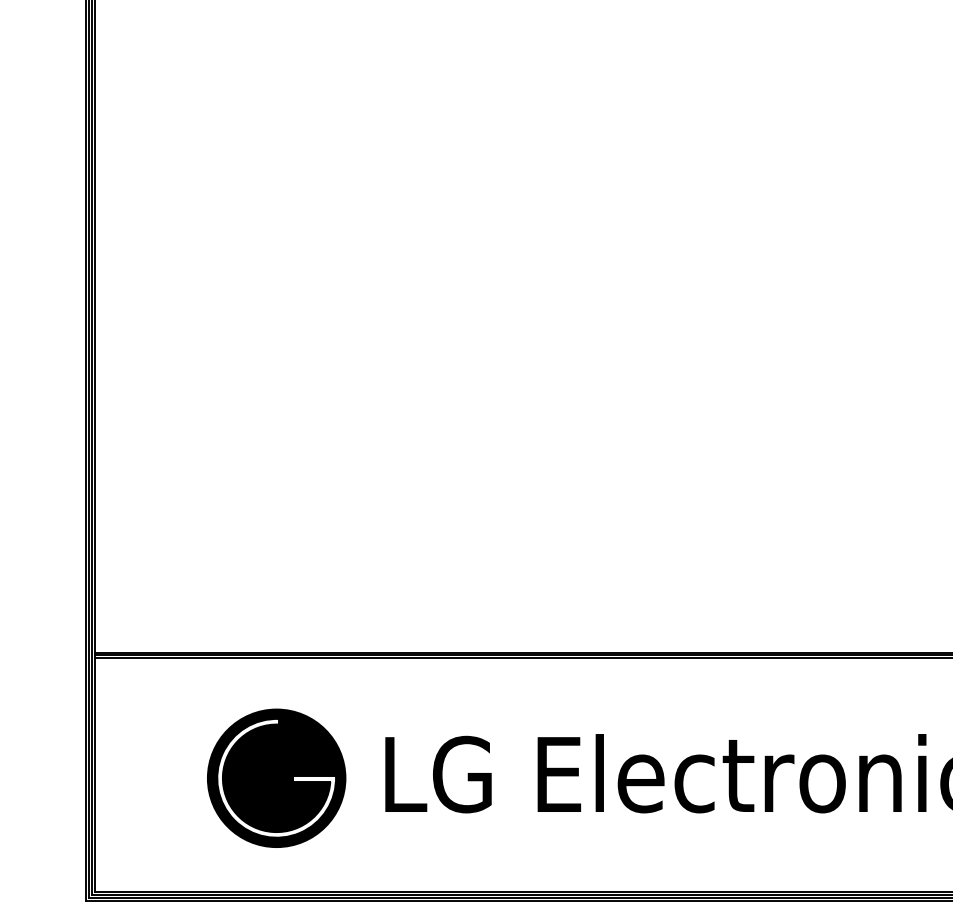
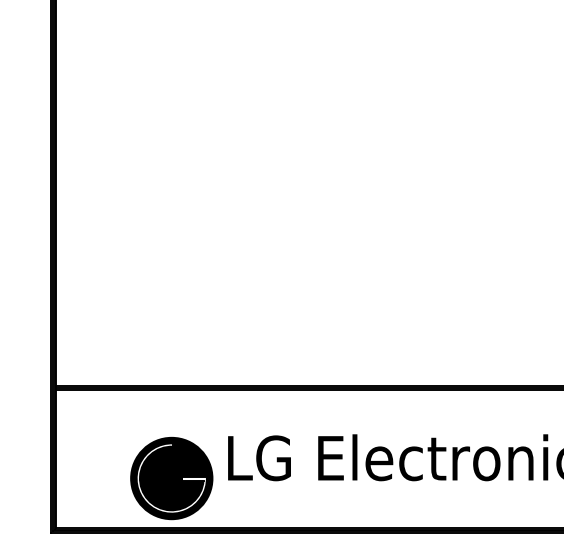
part: (276, 778) -> (171, 478), moved

